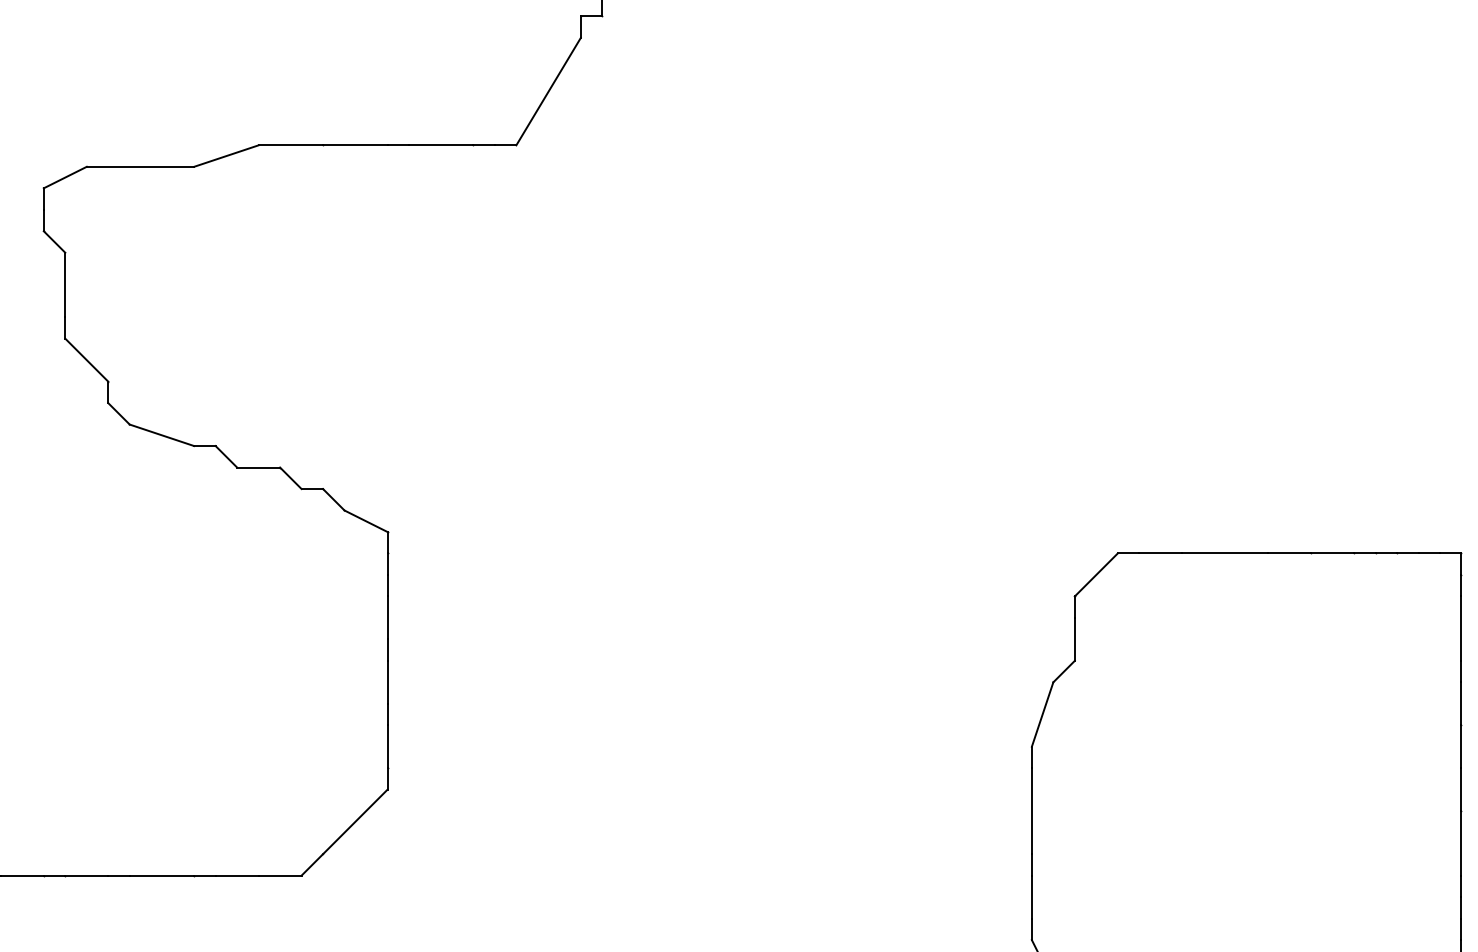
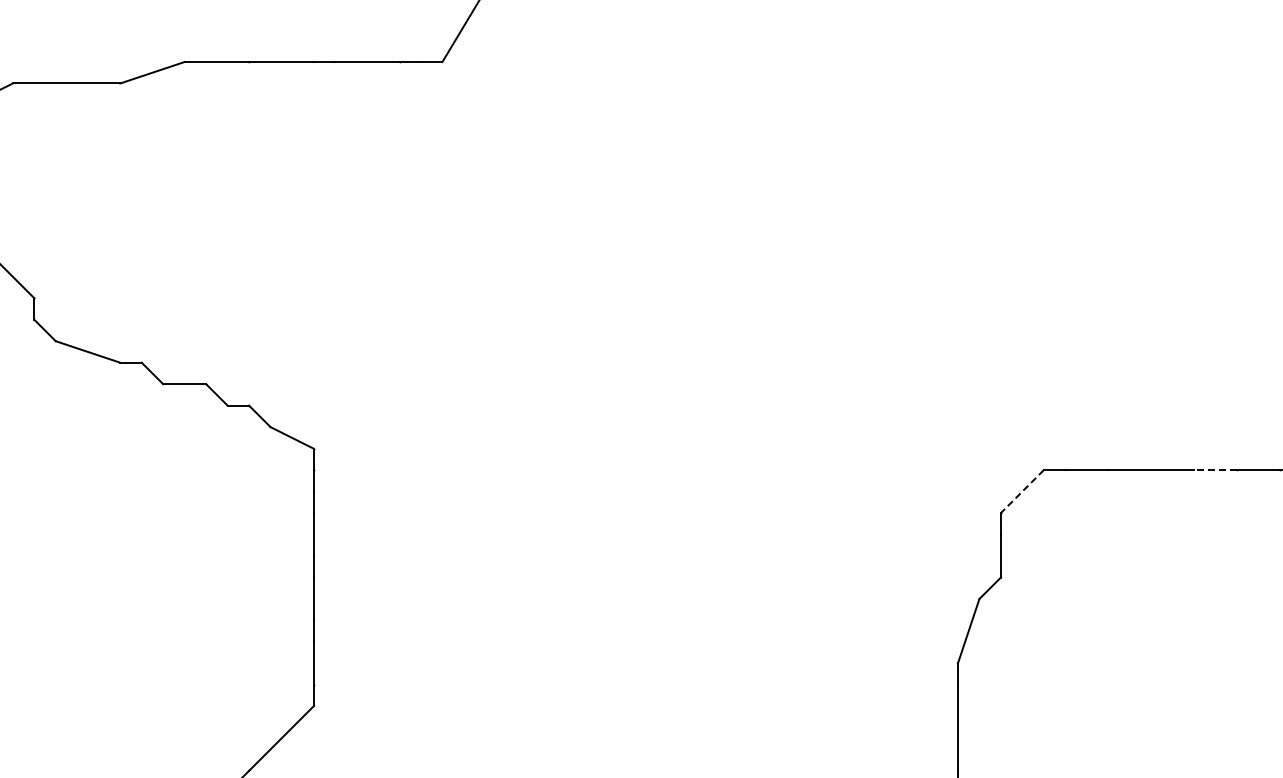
line: (1289, 553) -> (1215, 470), solid -> dashed
line: (1095, 575) -> (1021, 492), solid -> dashed

